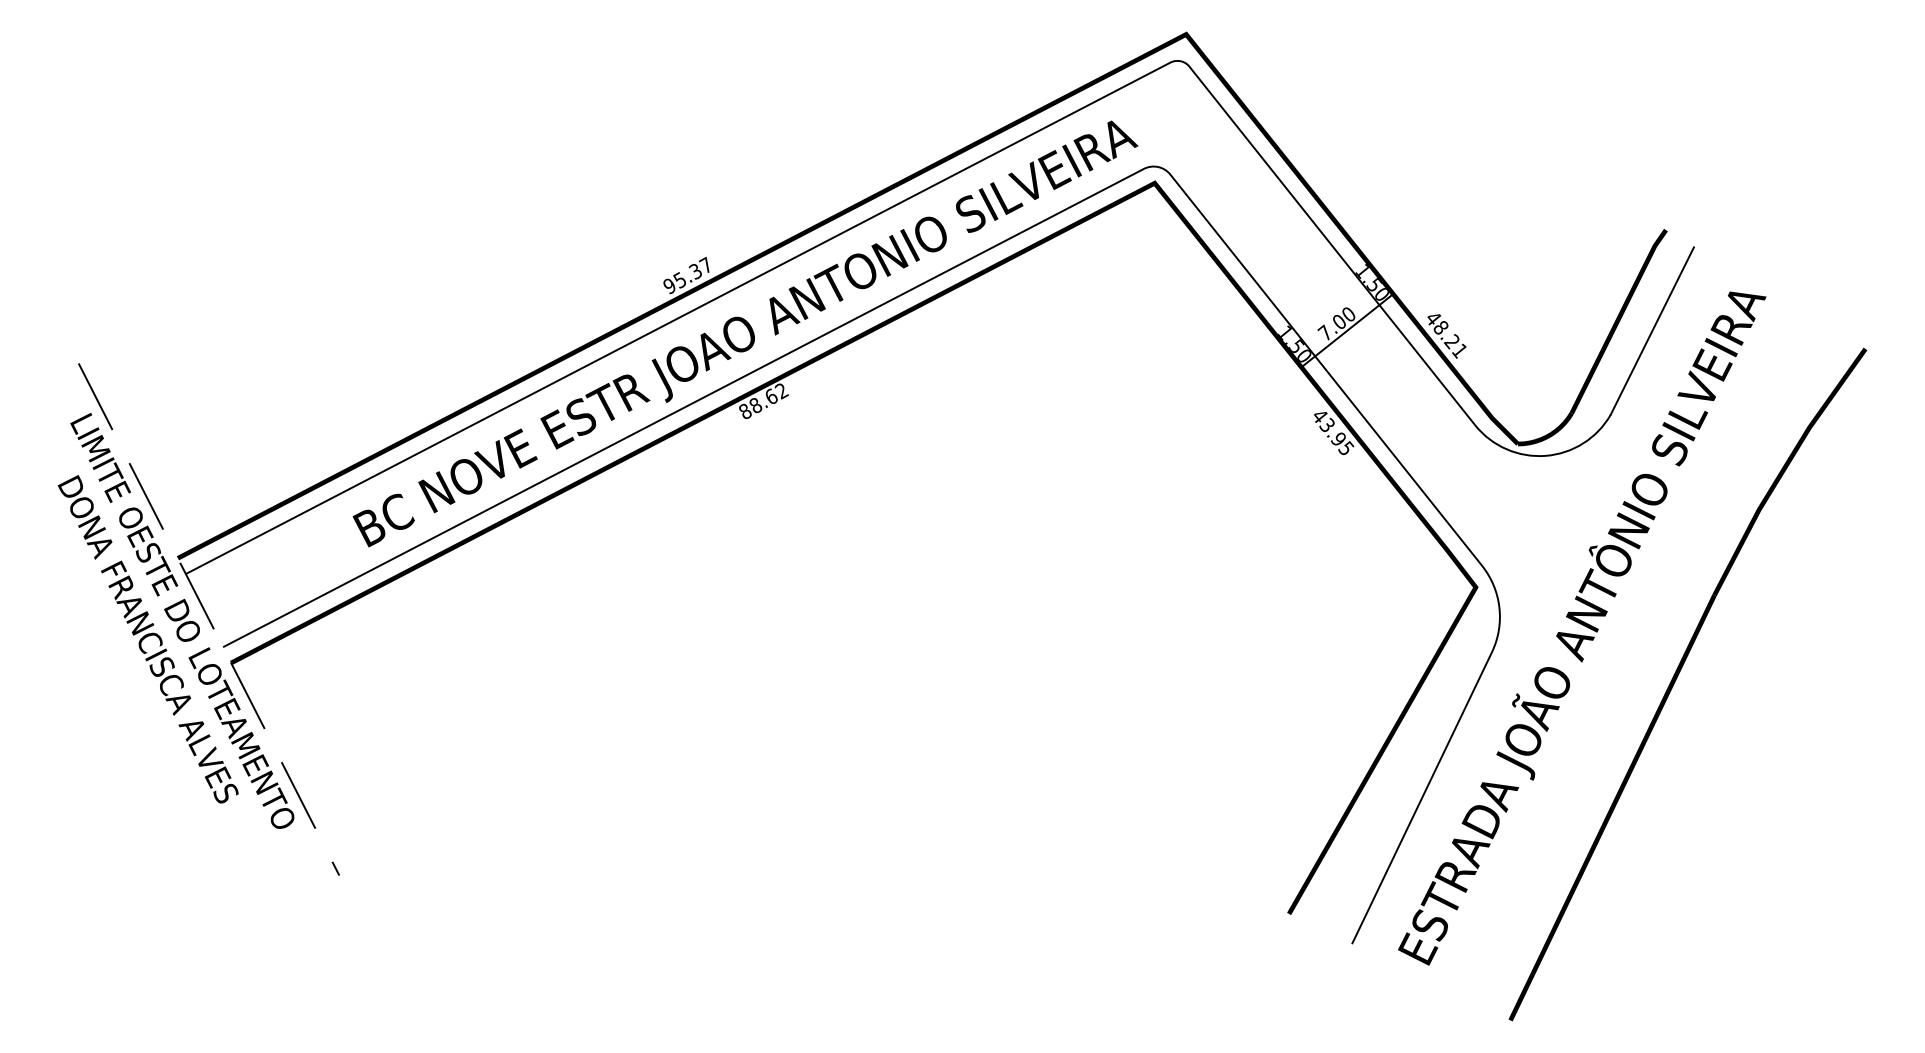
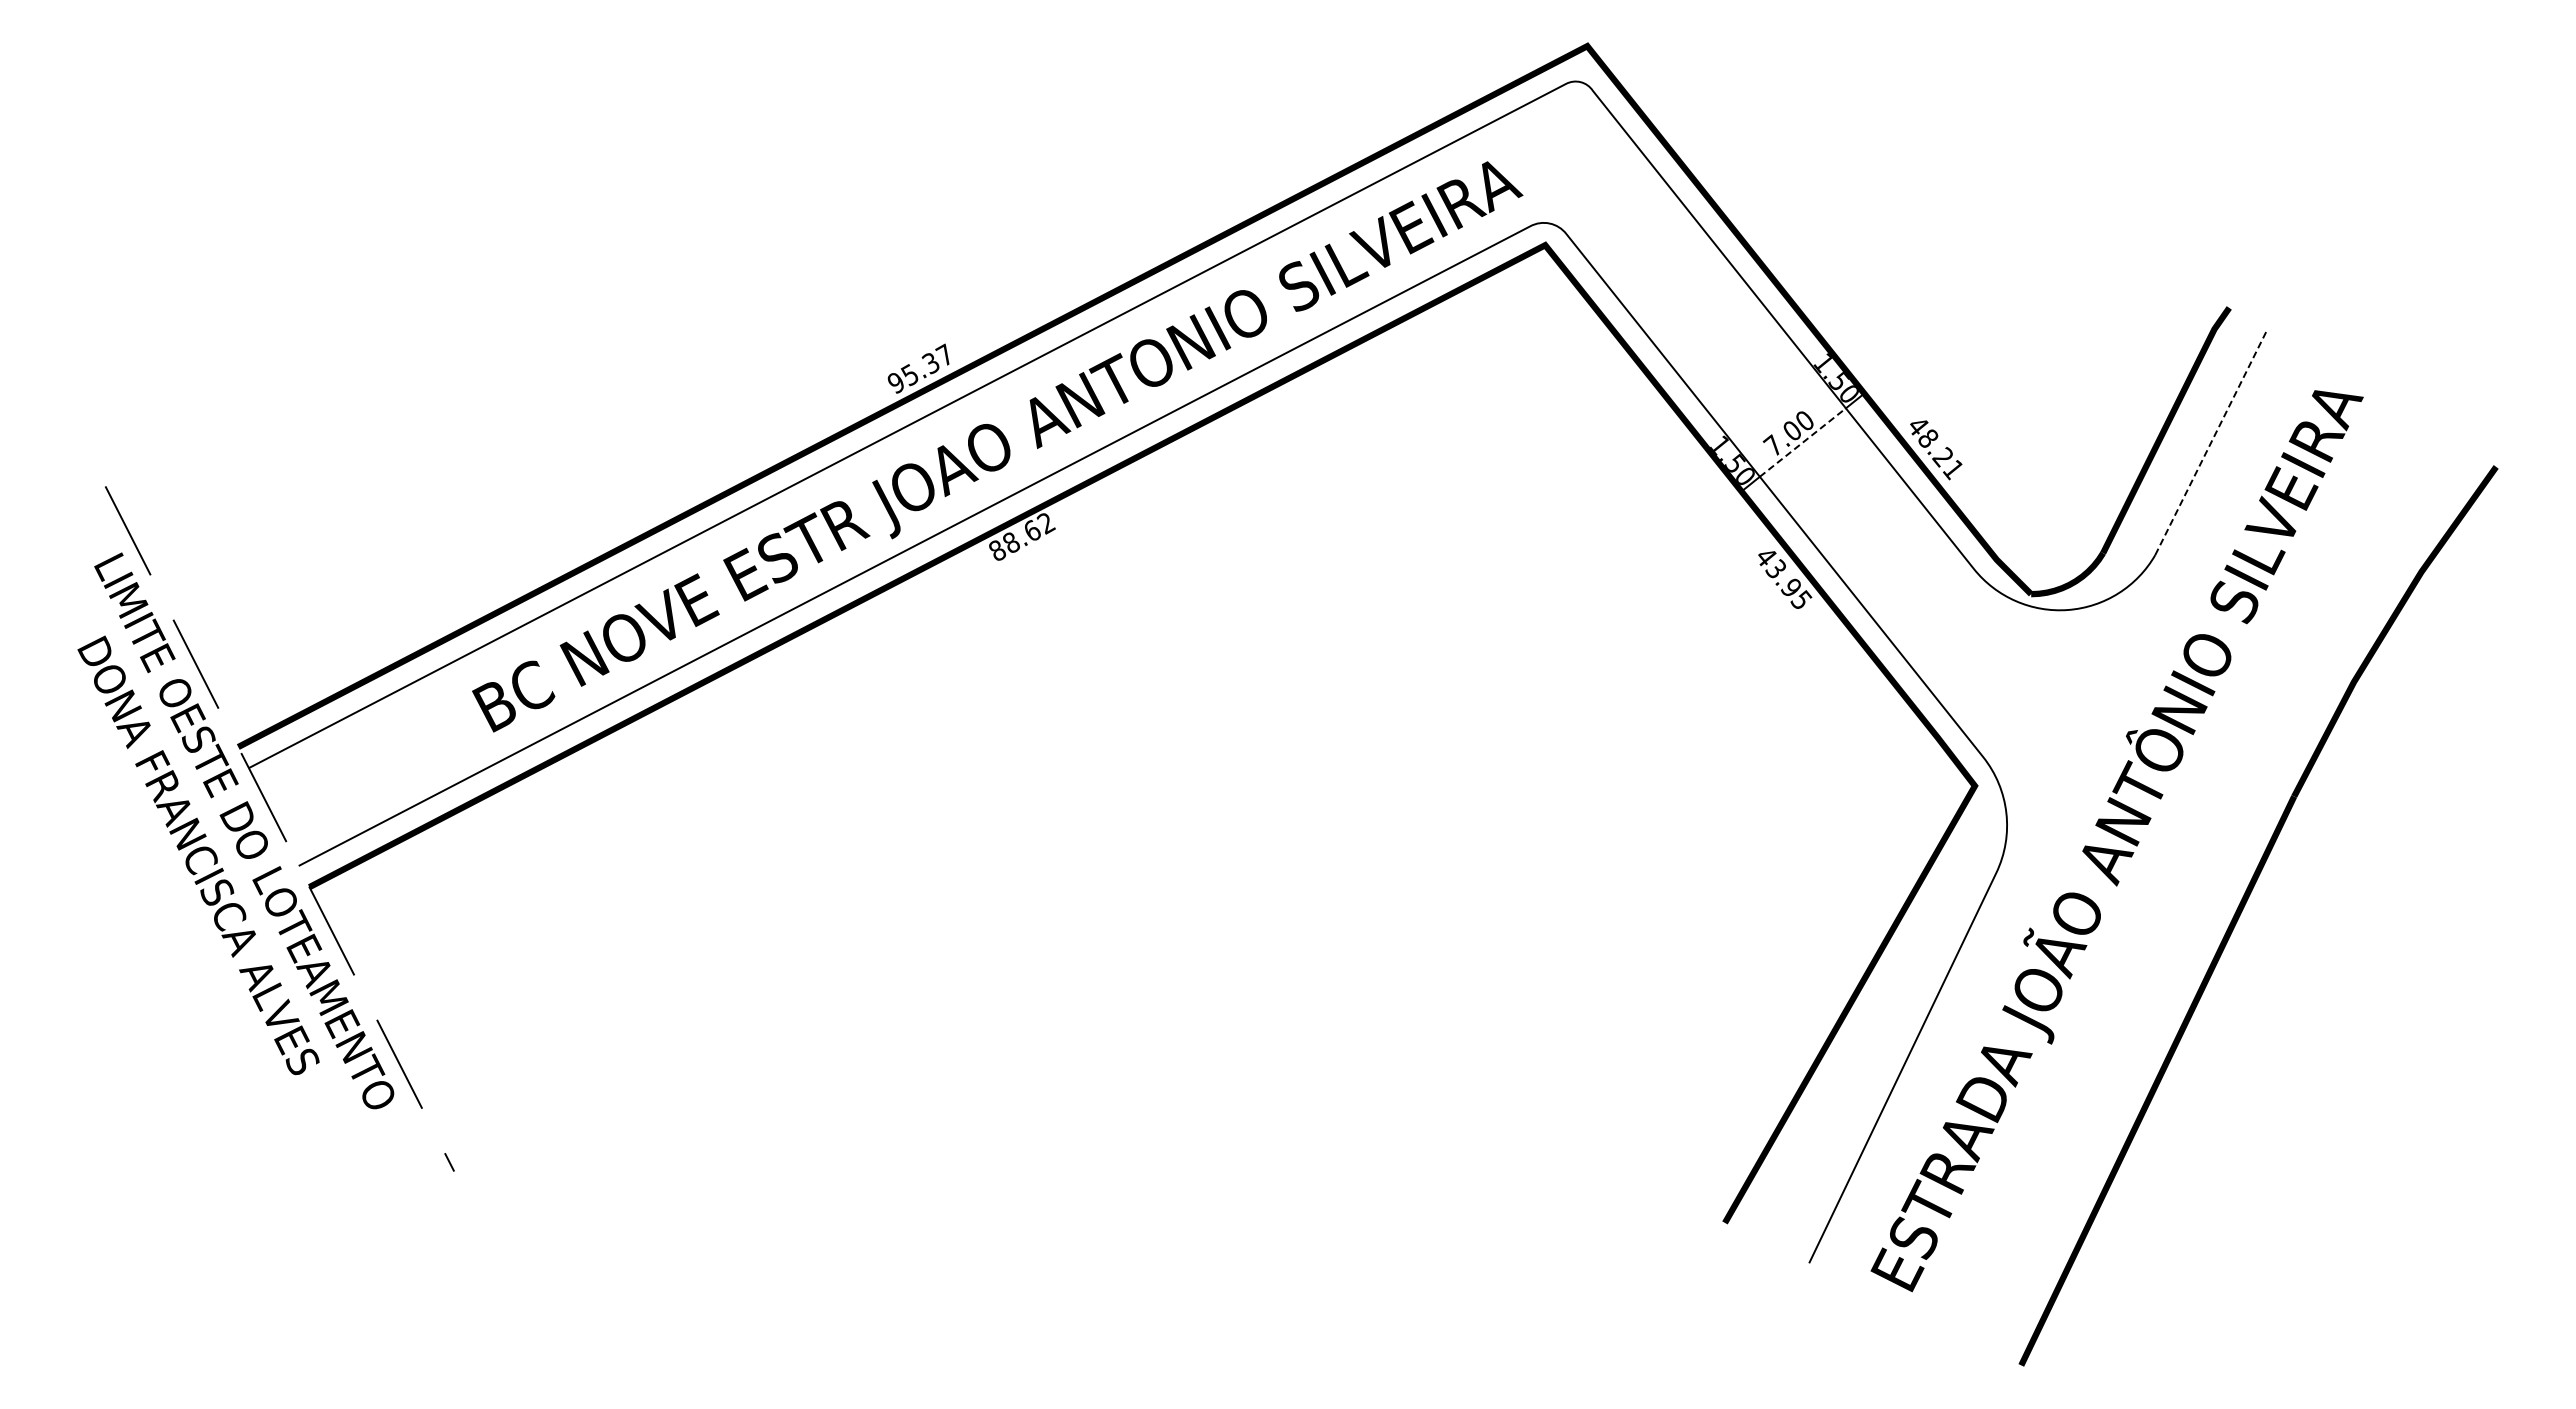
line: (1347, 330) -> (1803, 442), solid -> dashed
line: (1652, 330) -> (2211, 442), solid -> dashed

